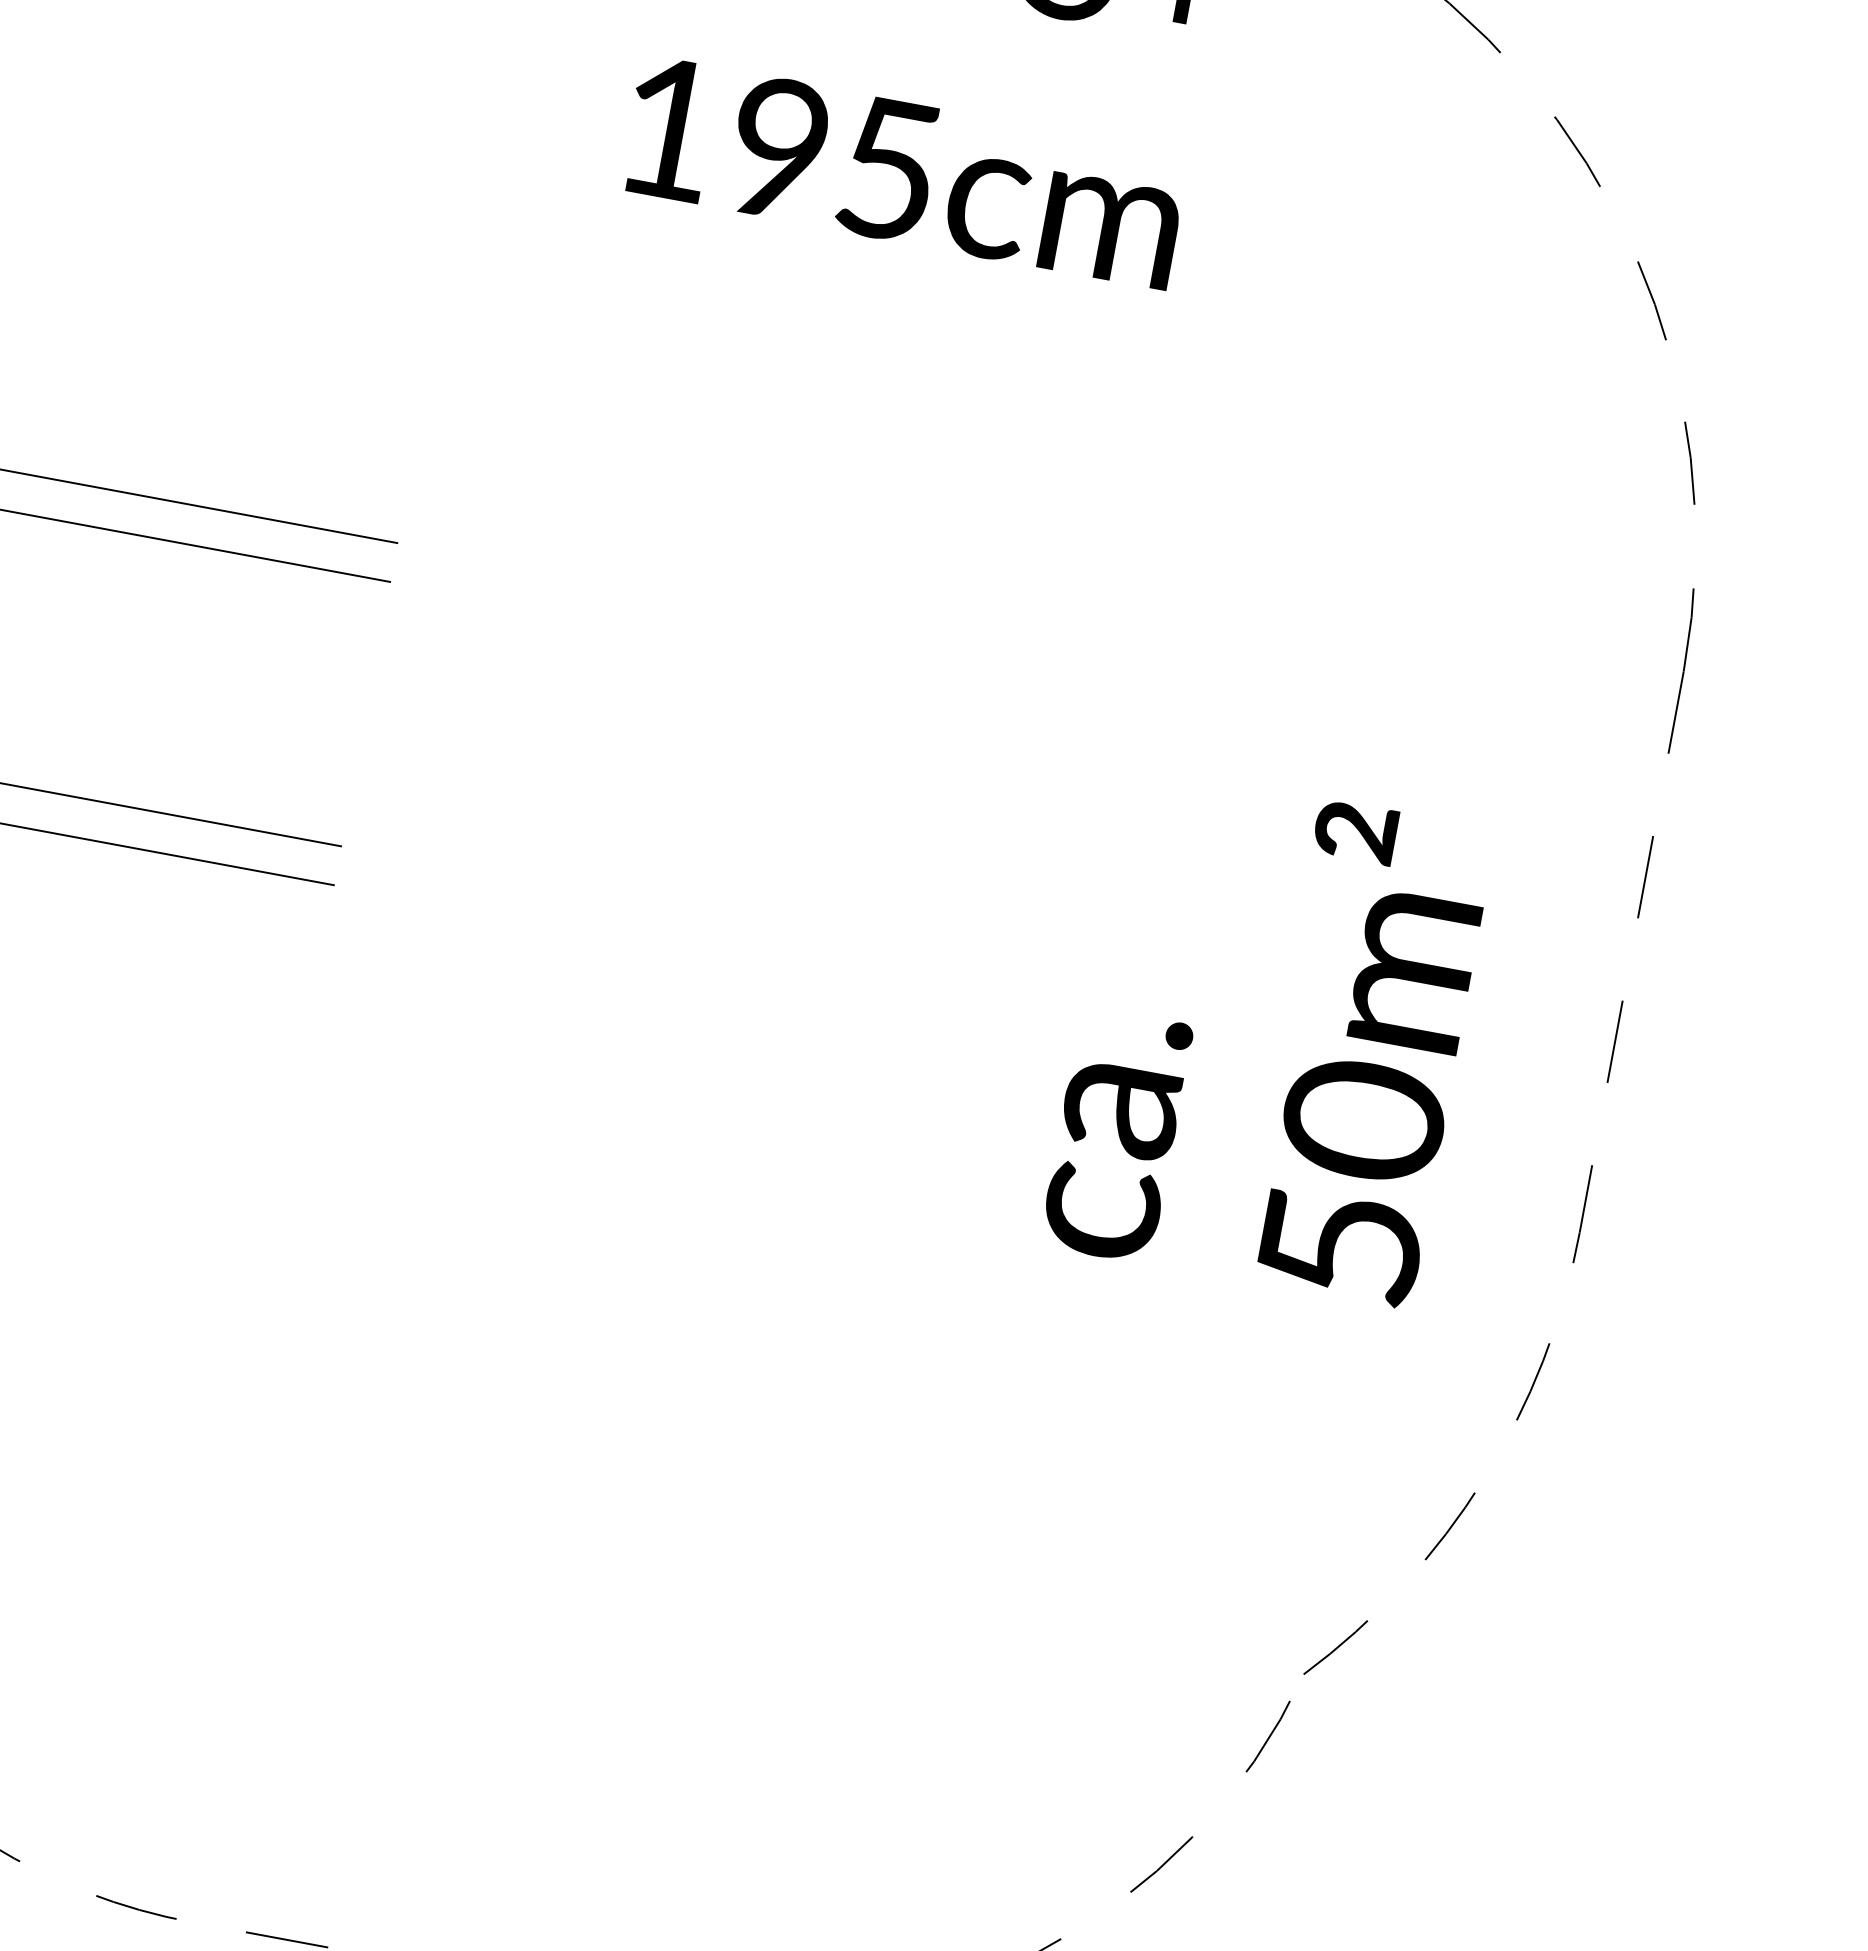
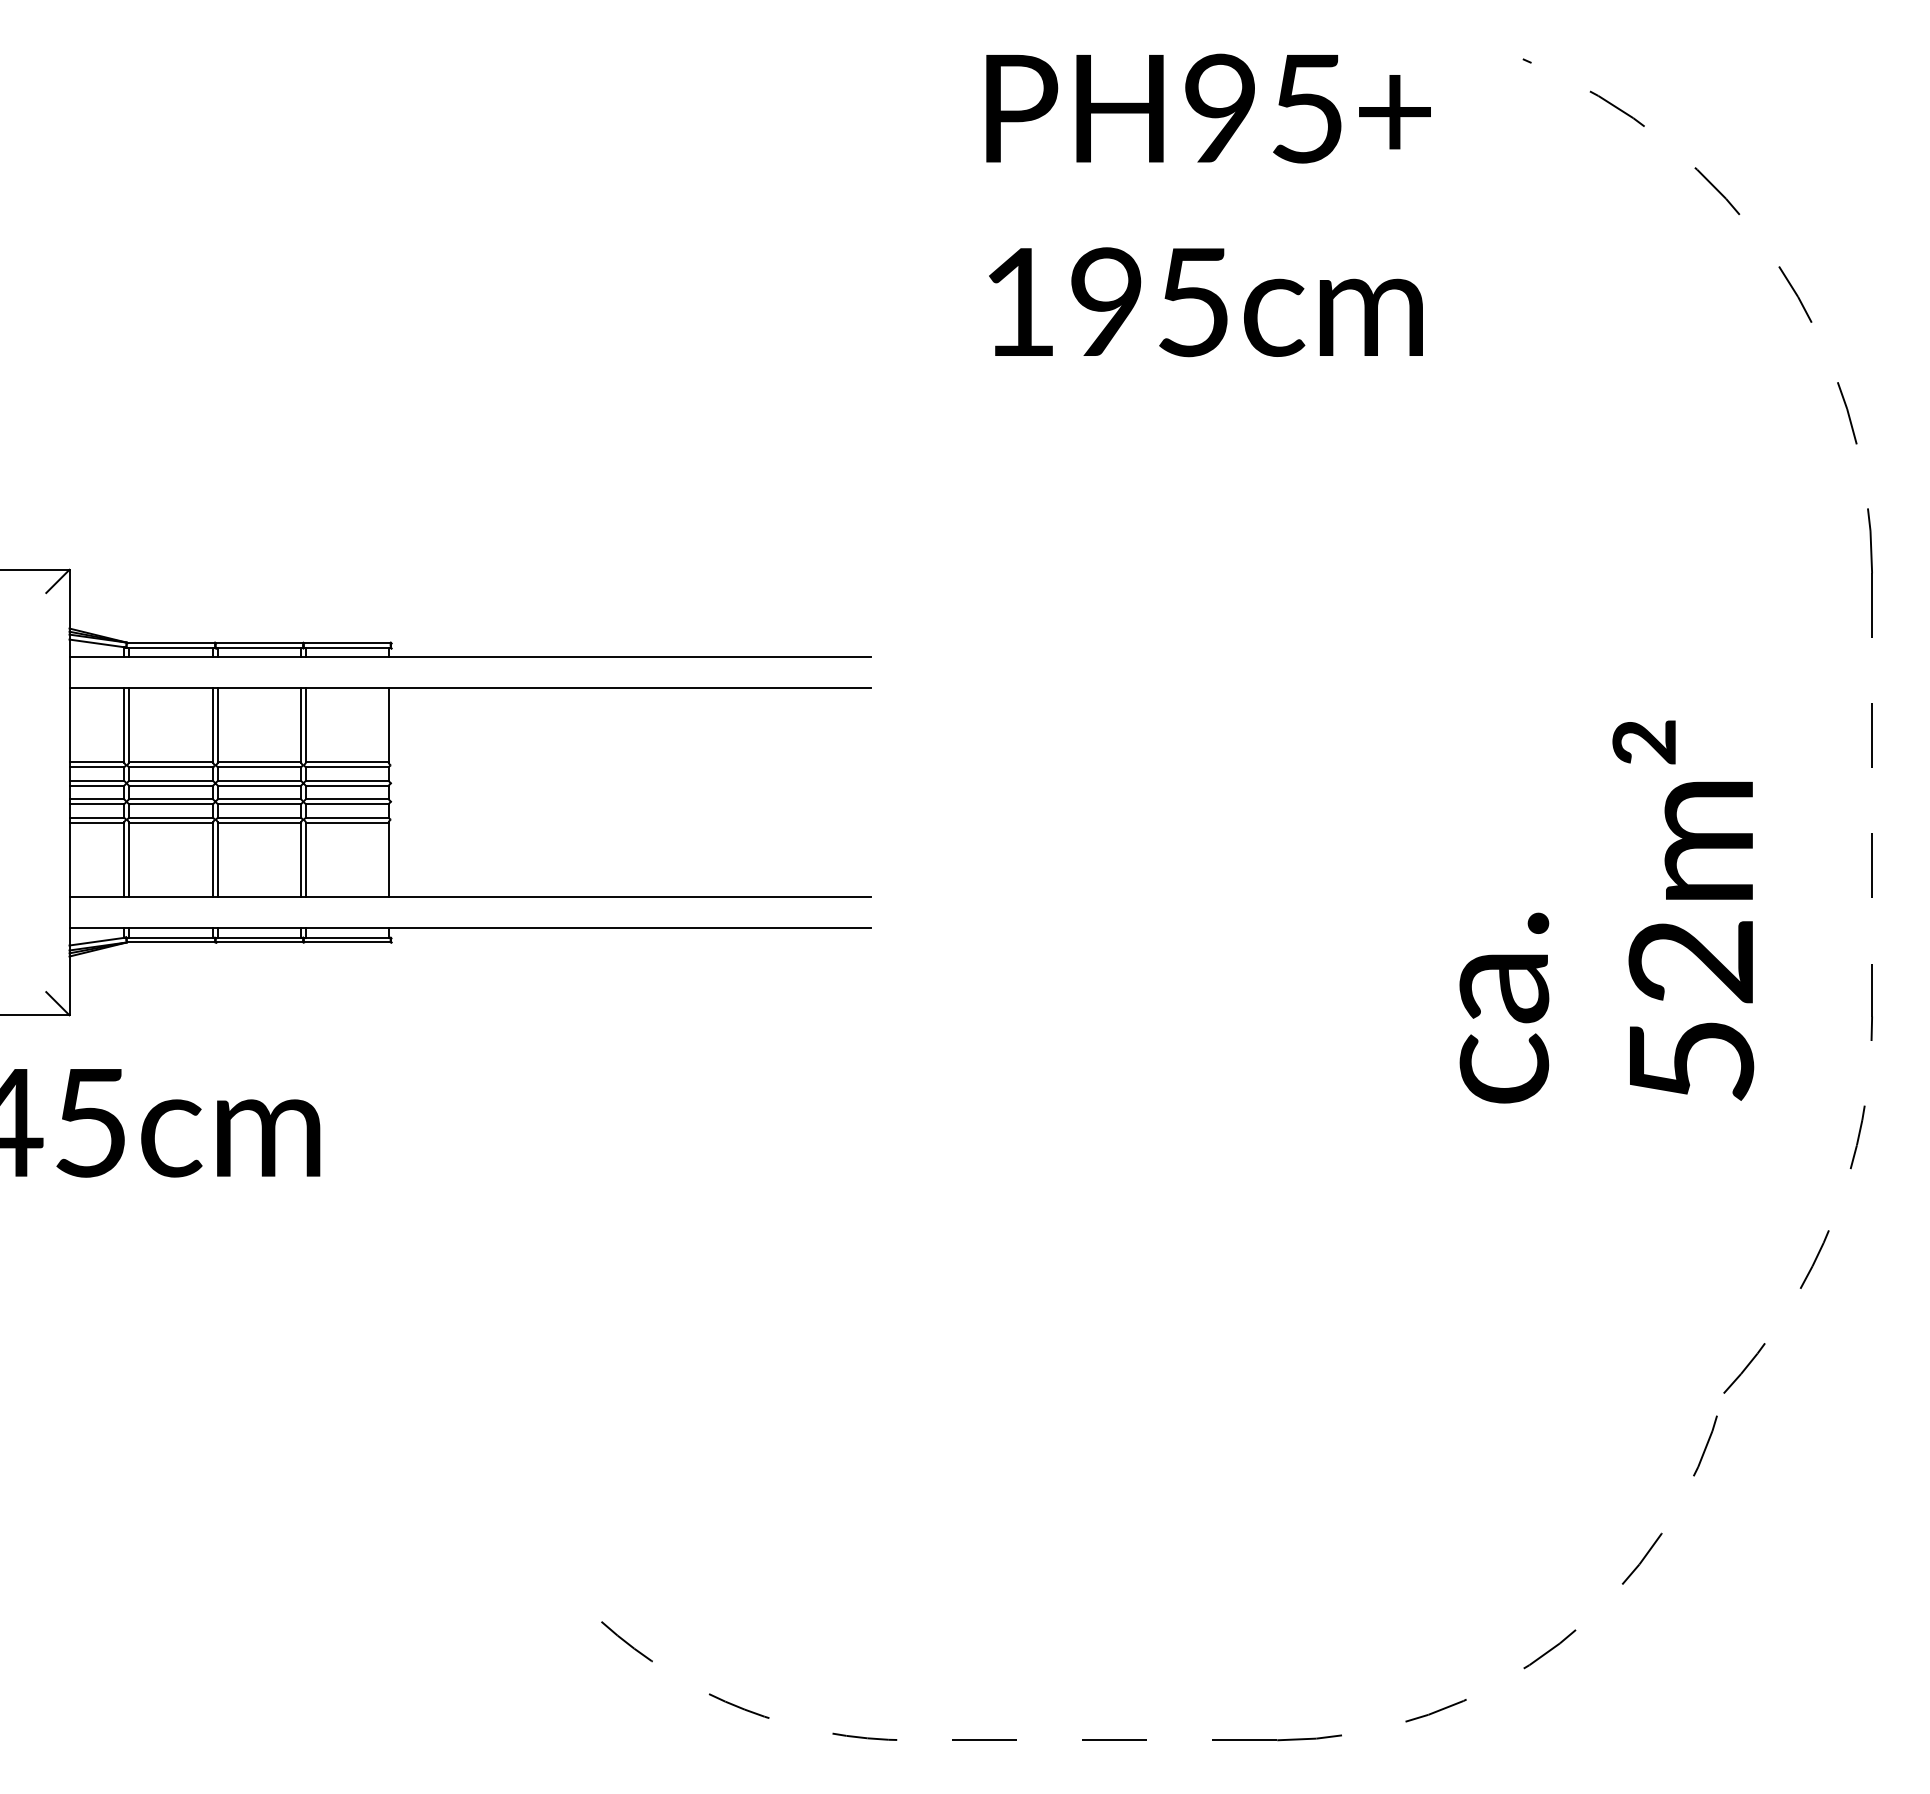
text: (1364, 1120) -> (1691, 961), 50m² -> 52m²

